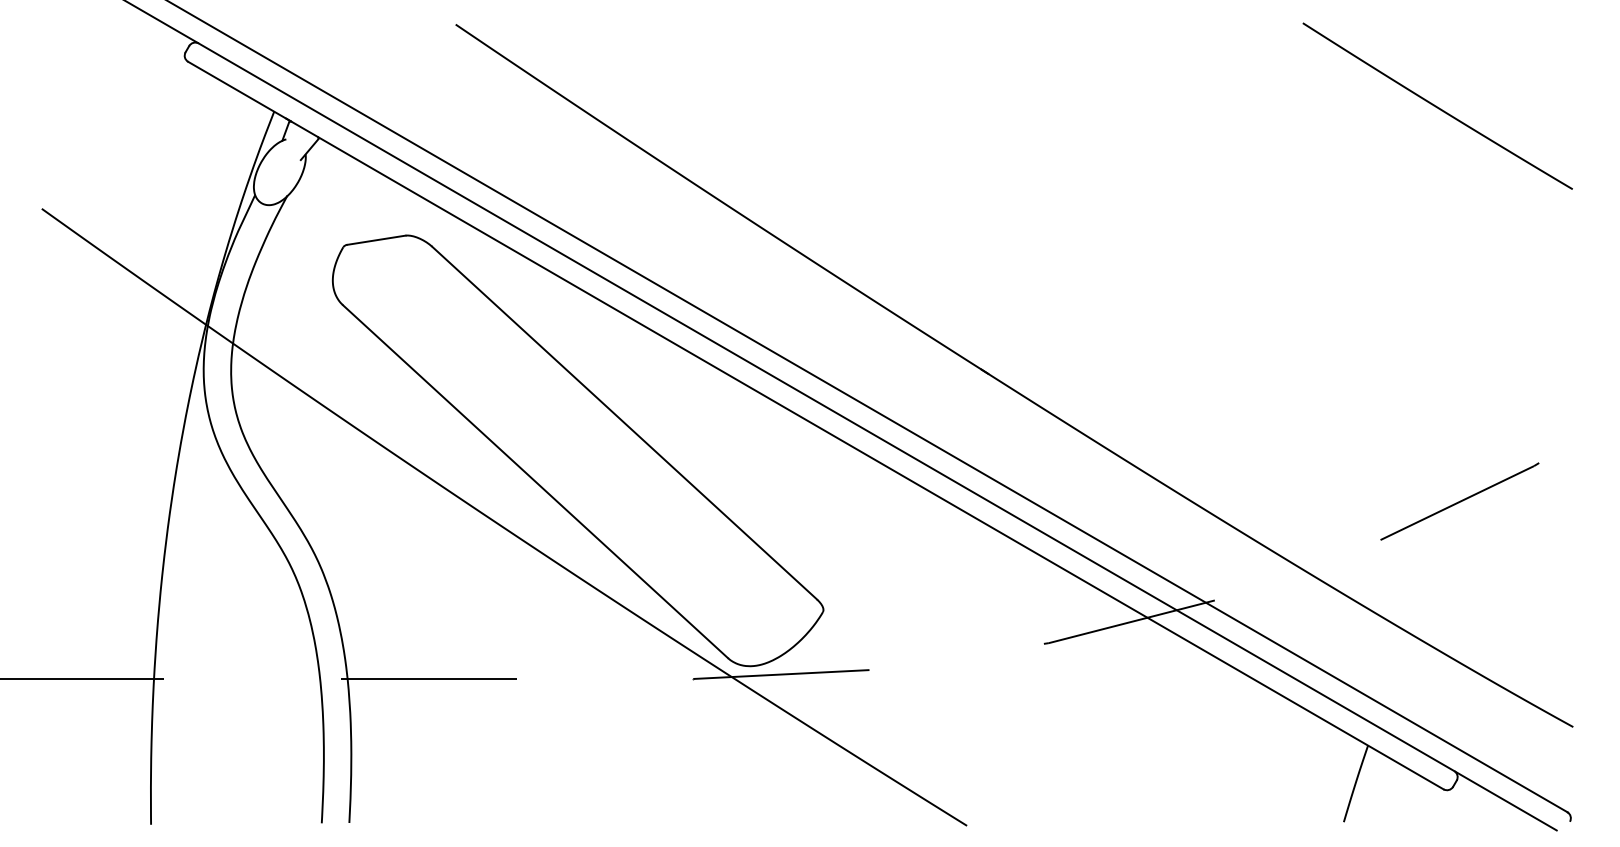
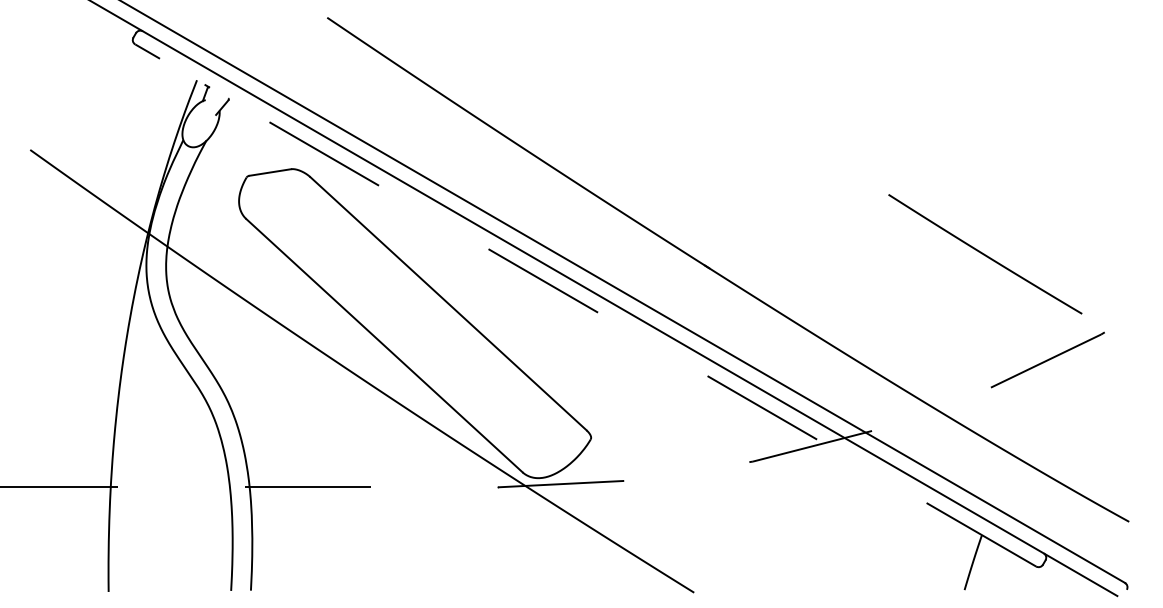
curve: (1436, 105) -> (984, 253), moved
line: (815, 425) -> (585, 305), solid -> dashed

